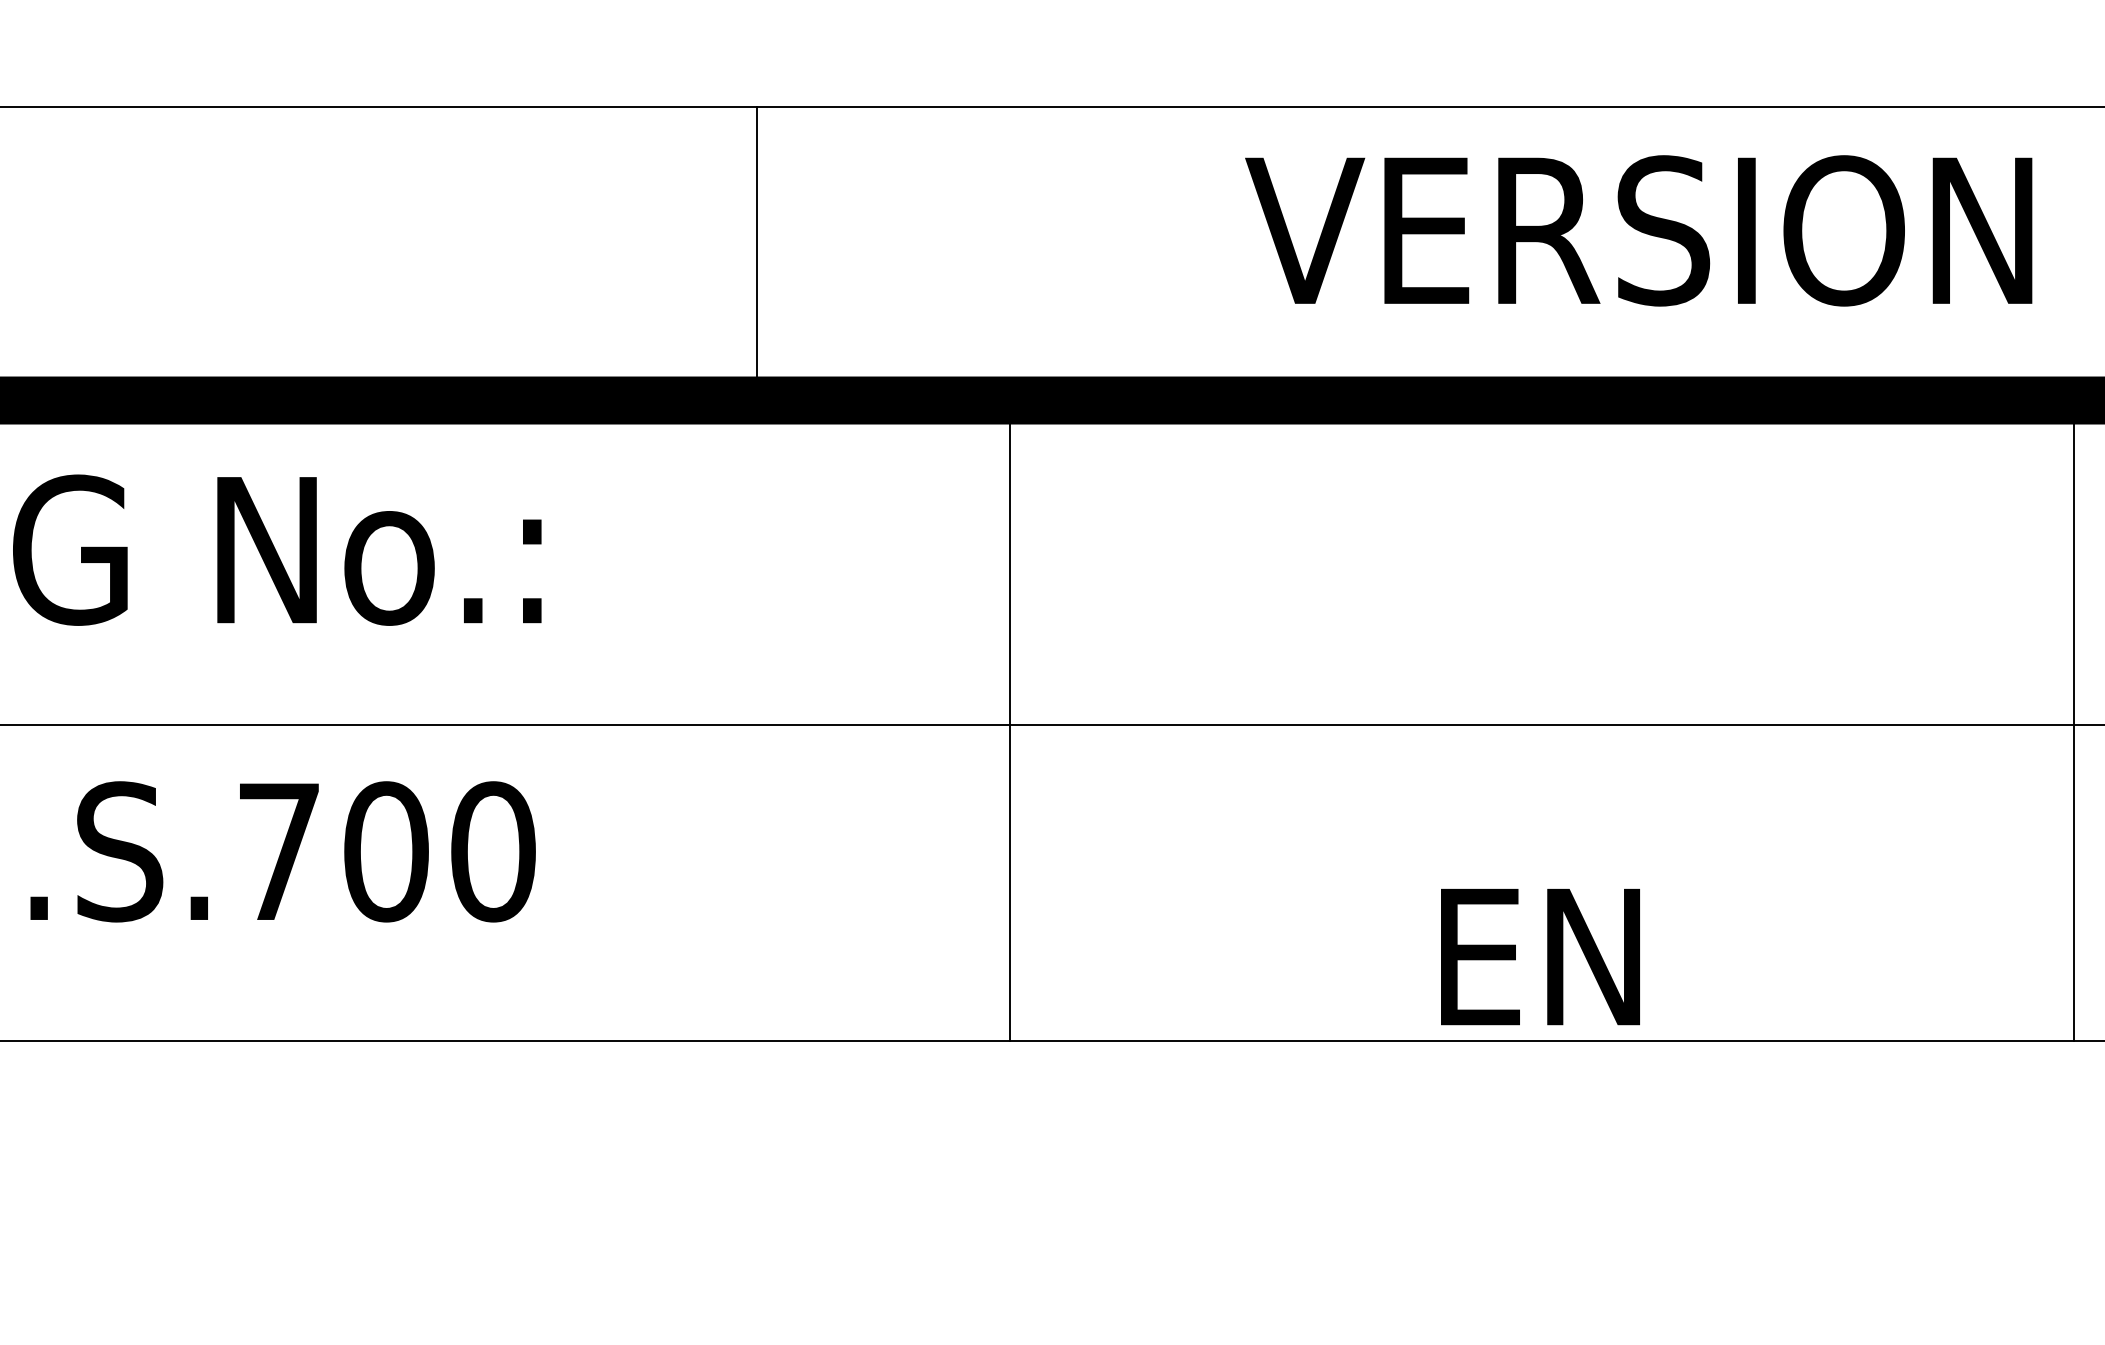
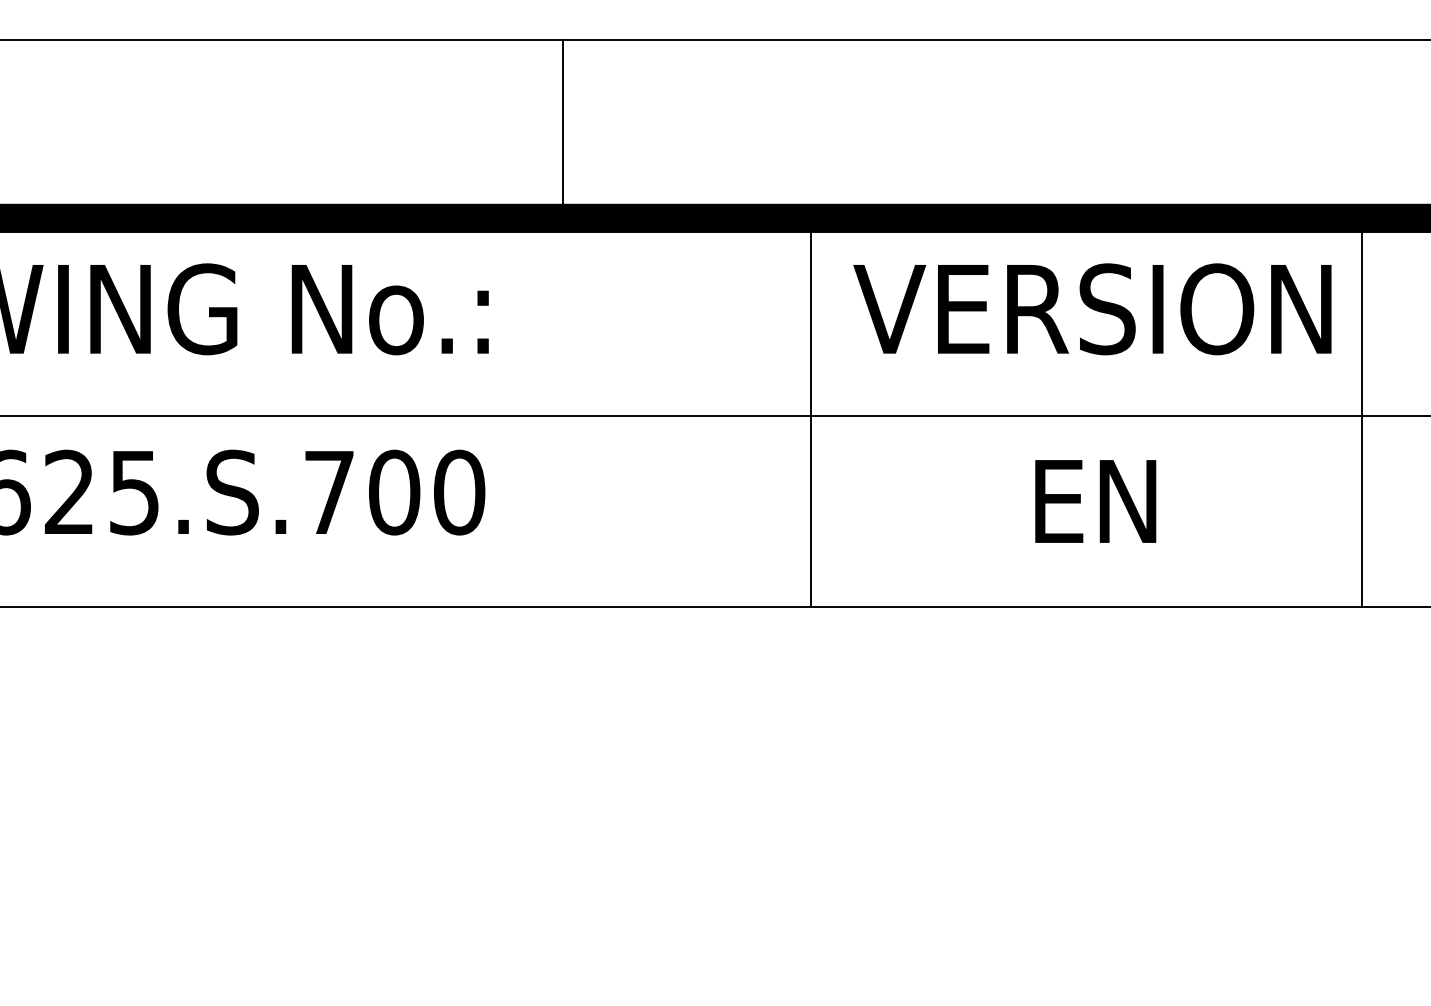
text: (1638, 231) -> (1092, 309), moved
line: (756, 254) -> (562, 129), moved
line: (1010, 720) -> (811, 412), moved
line: (2073, 720) -> (1361, 412), moved
text: (1540, 957) -> (1095, 501), moved

